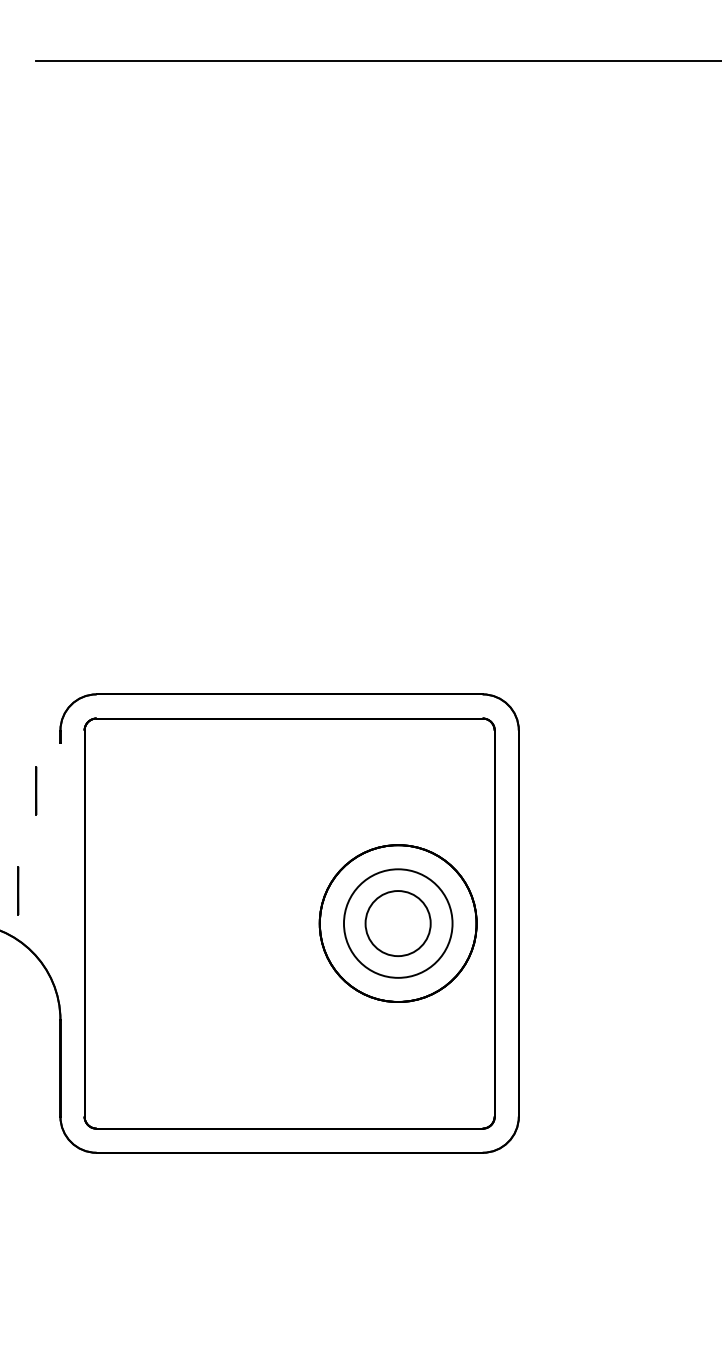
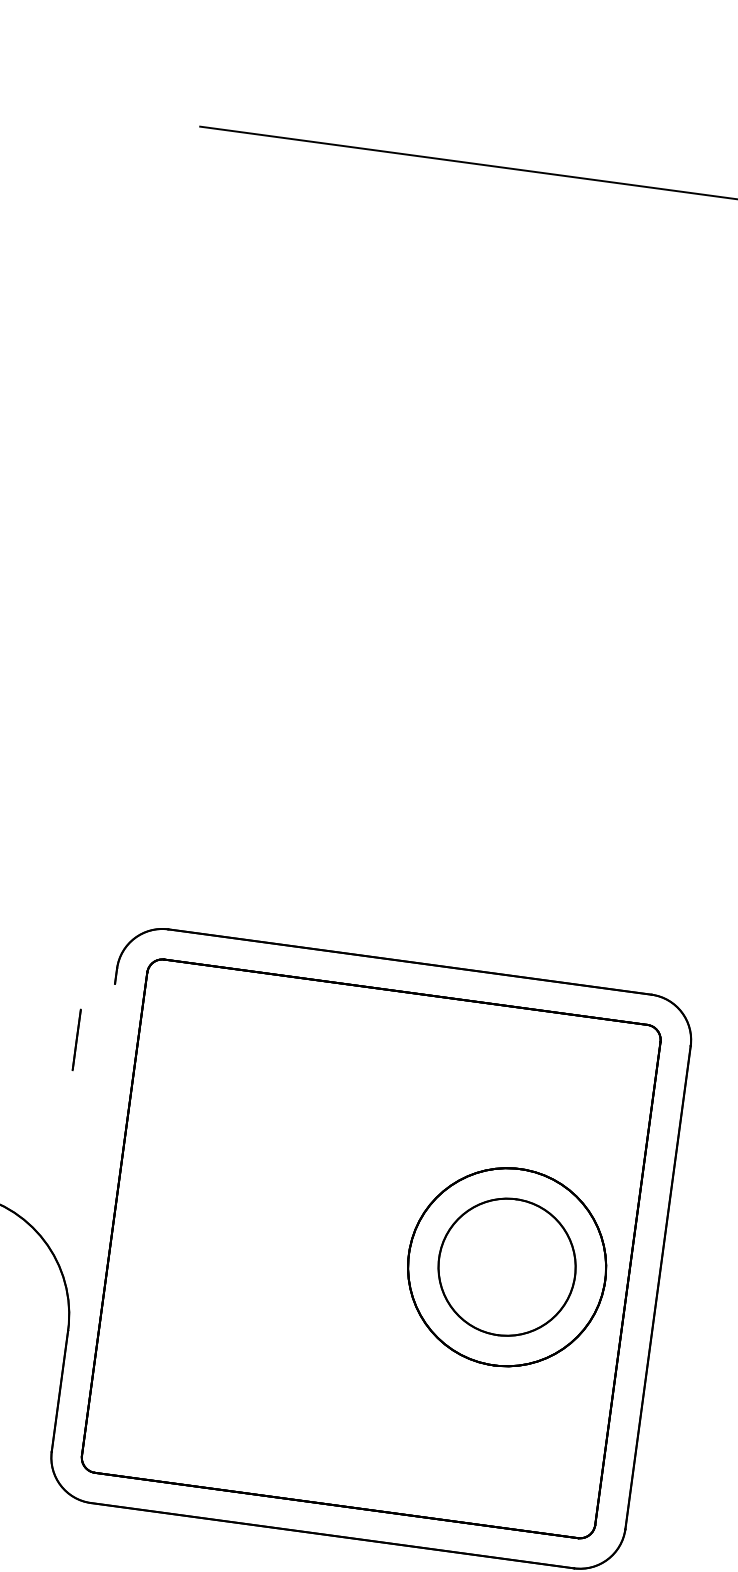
line: (18, 890) -> (37, 1161), removed
circle: (397, 923) -> (506, 1267), size x1.67

